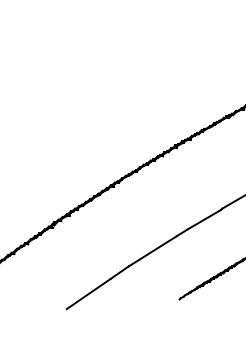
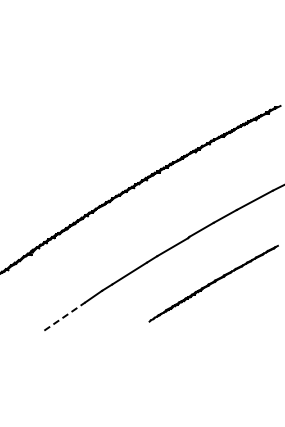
line: (88, 293) -> (64, 316), solid -> dashed

